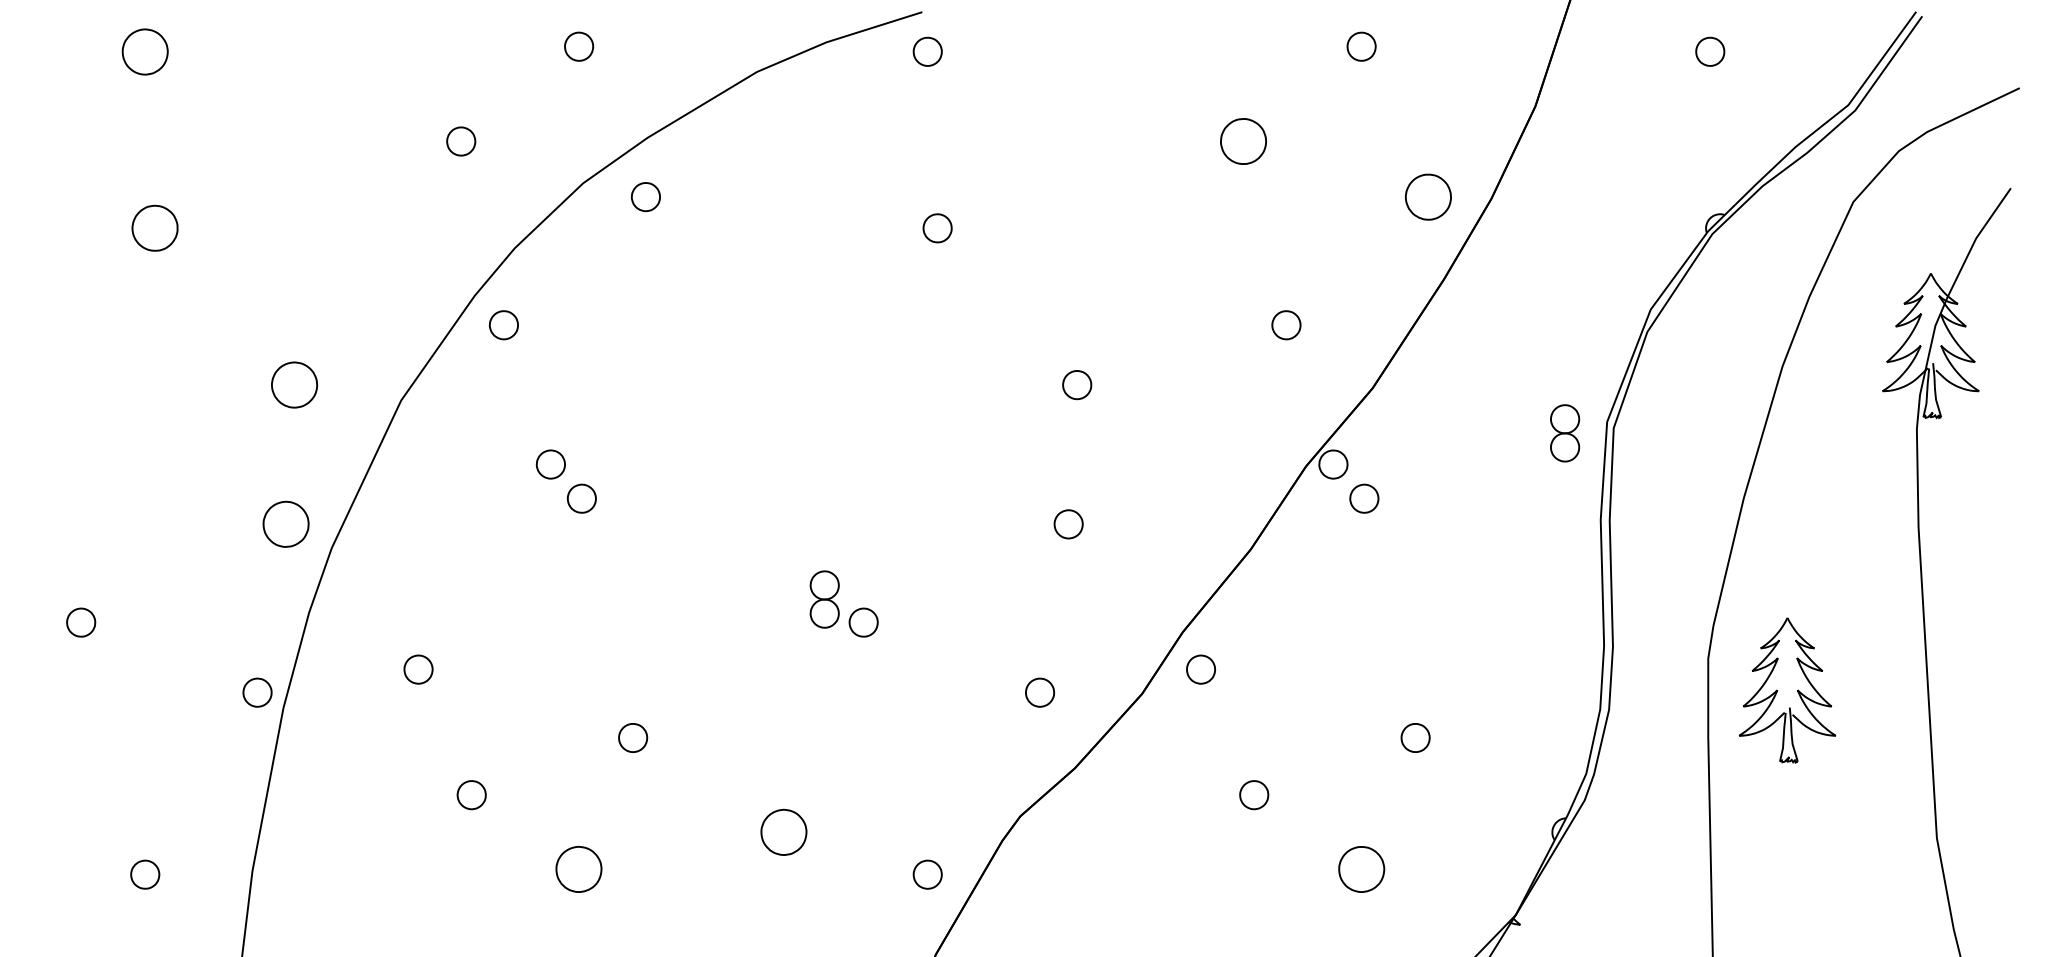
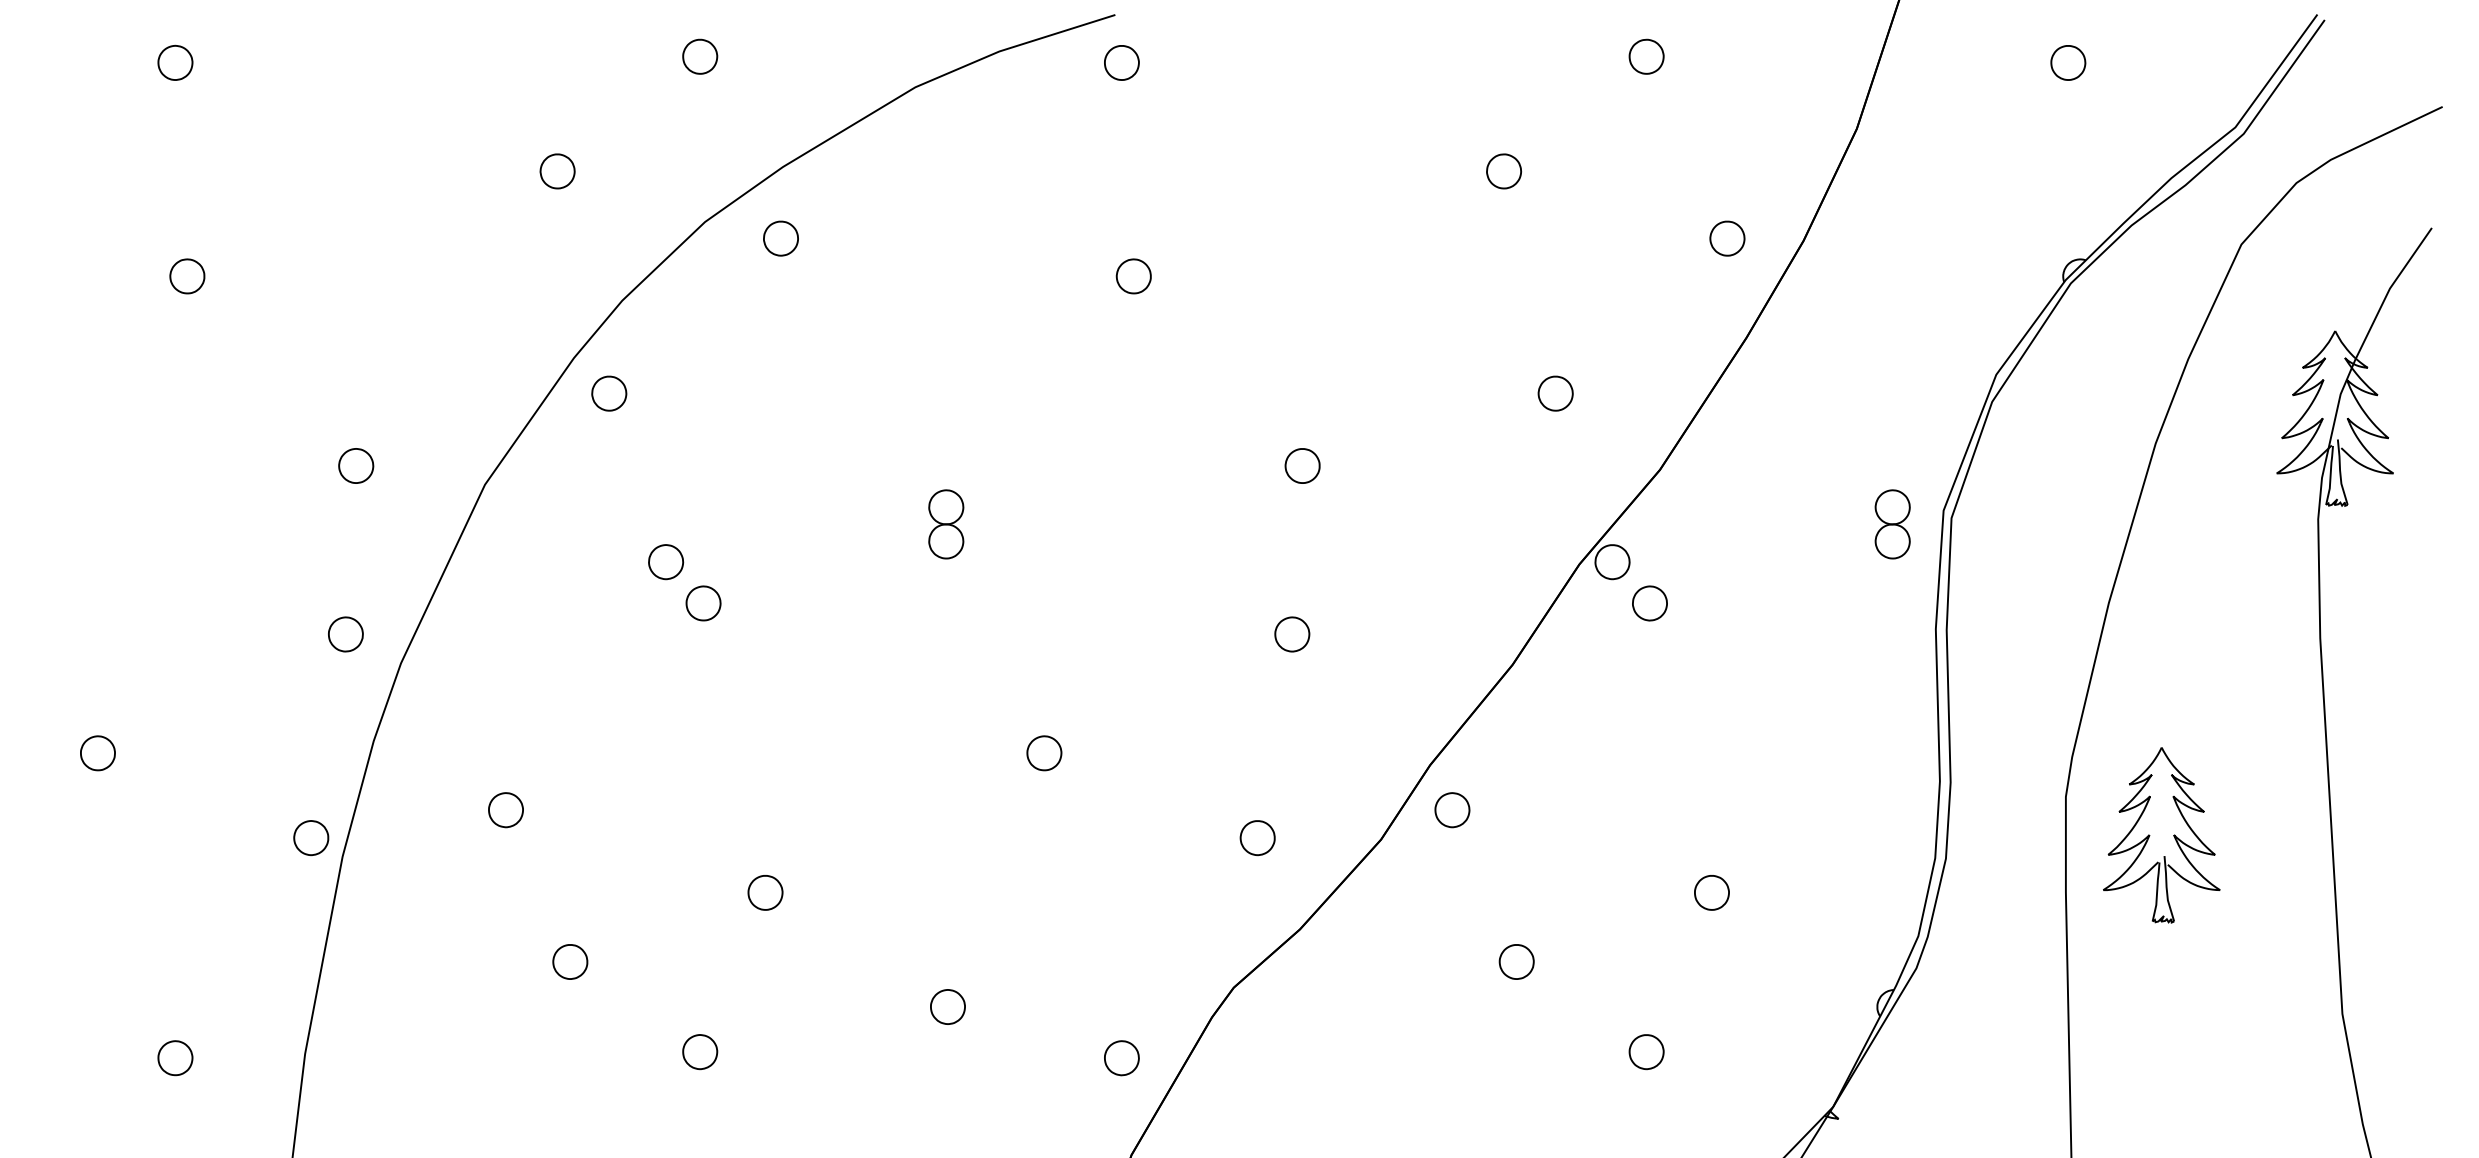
part: (145, 51) -> (175, 62), size x0.62
part: (1244, 141) -> (1504, 171), size x0.62
part: (1428, 196) -> (1727, 238), size x0.62
part: (155, 228) -> (187, 276), size x0.62
part: (294, 384) -> (356, 465), size x0.62
part: (285, 524) -> (345, 634), size x0.62
part: (824, 599) -> (946, 524), moved
part: (783, 831) -> (947, 1006), size x0.62
part: (579, 869) -> (700, 1052), size x0.62
part: (1361, 869) -> (1646, 1052), size x0.62

